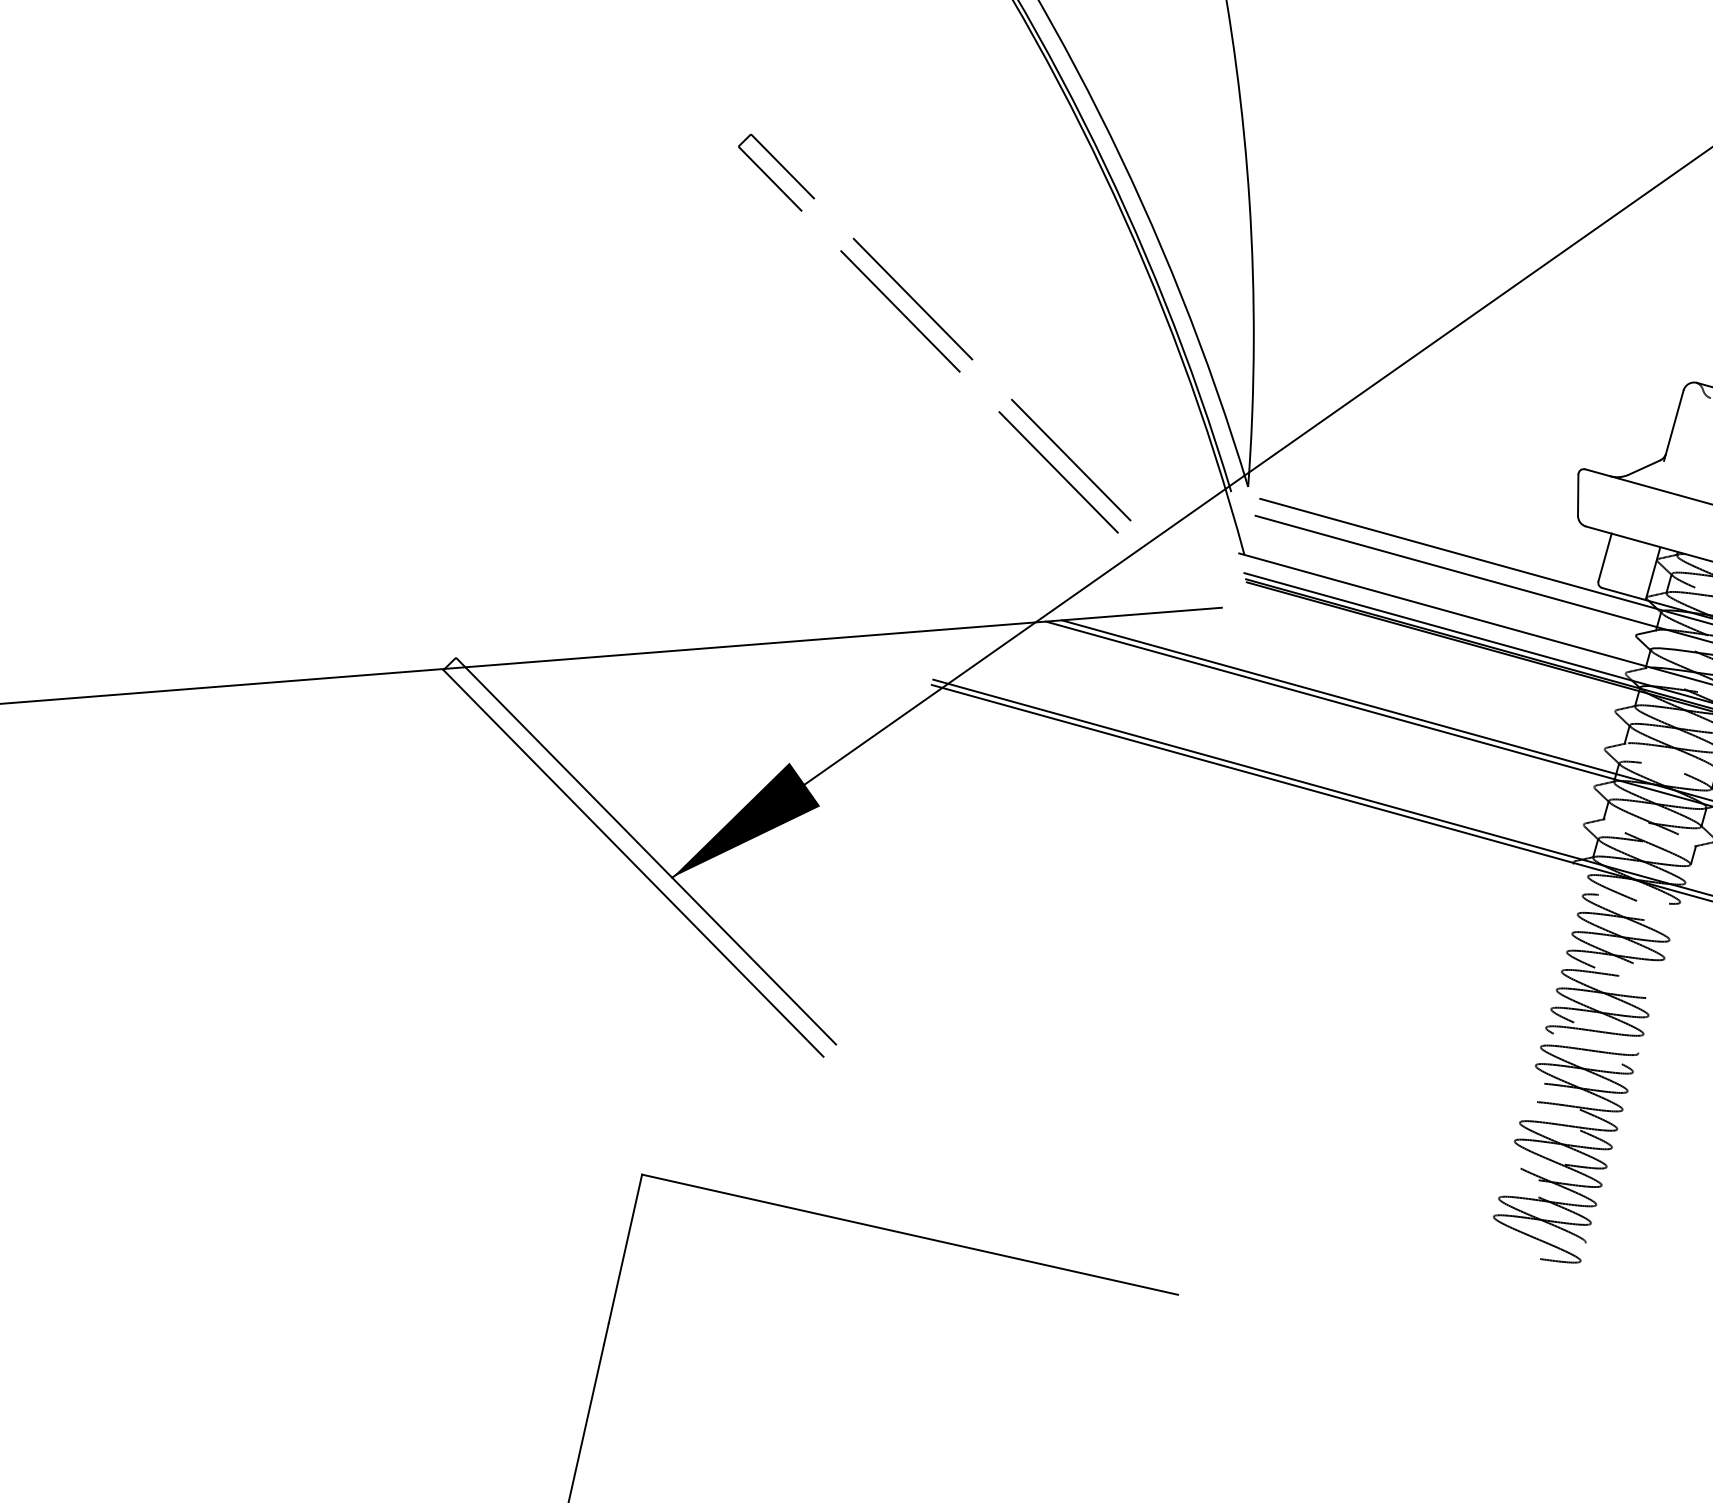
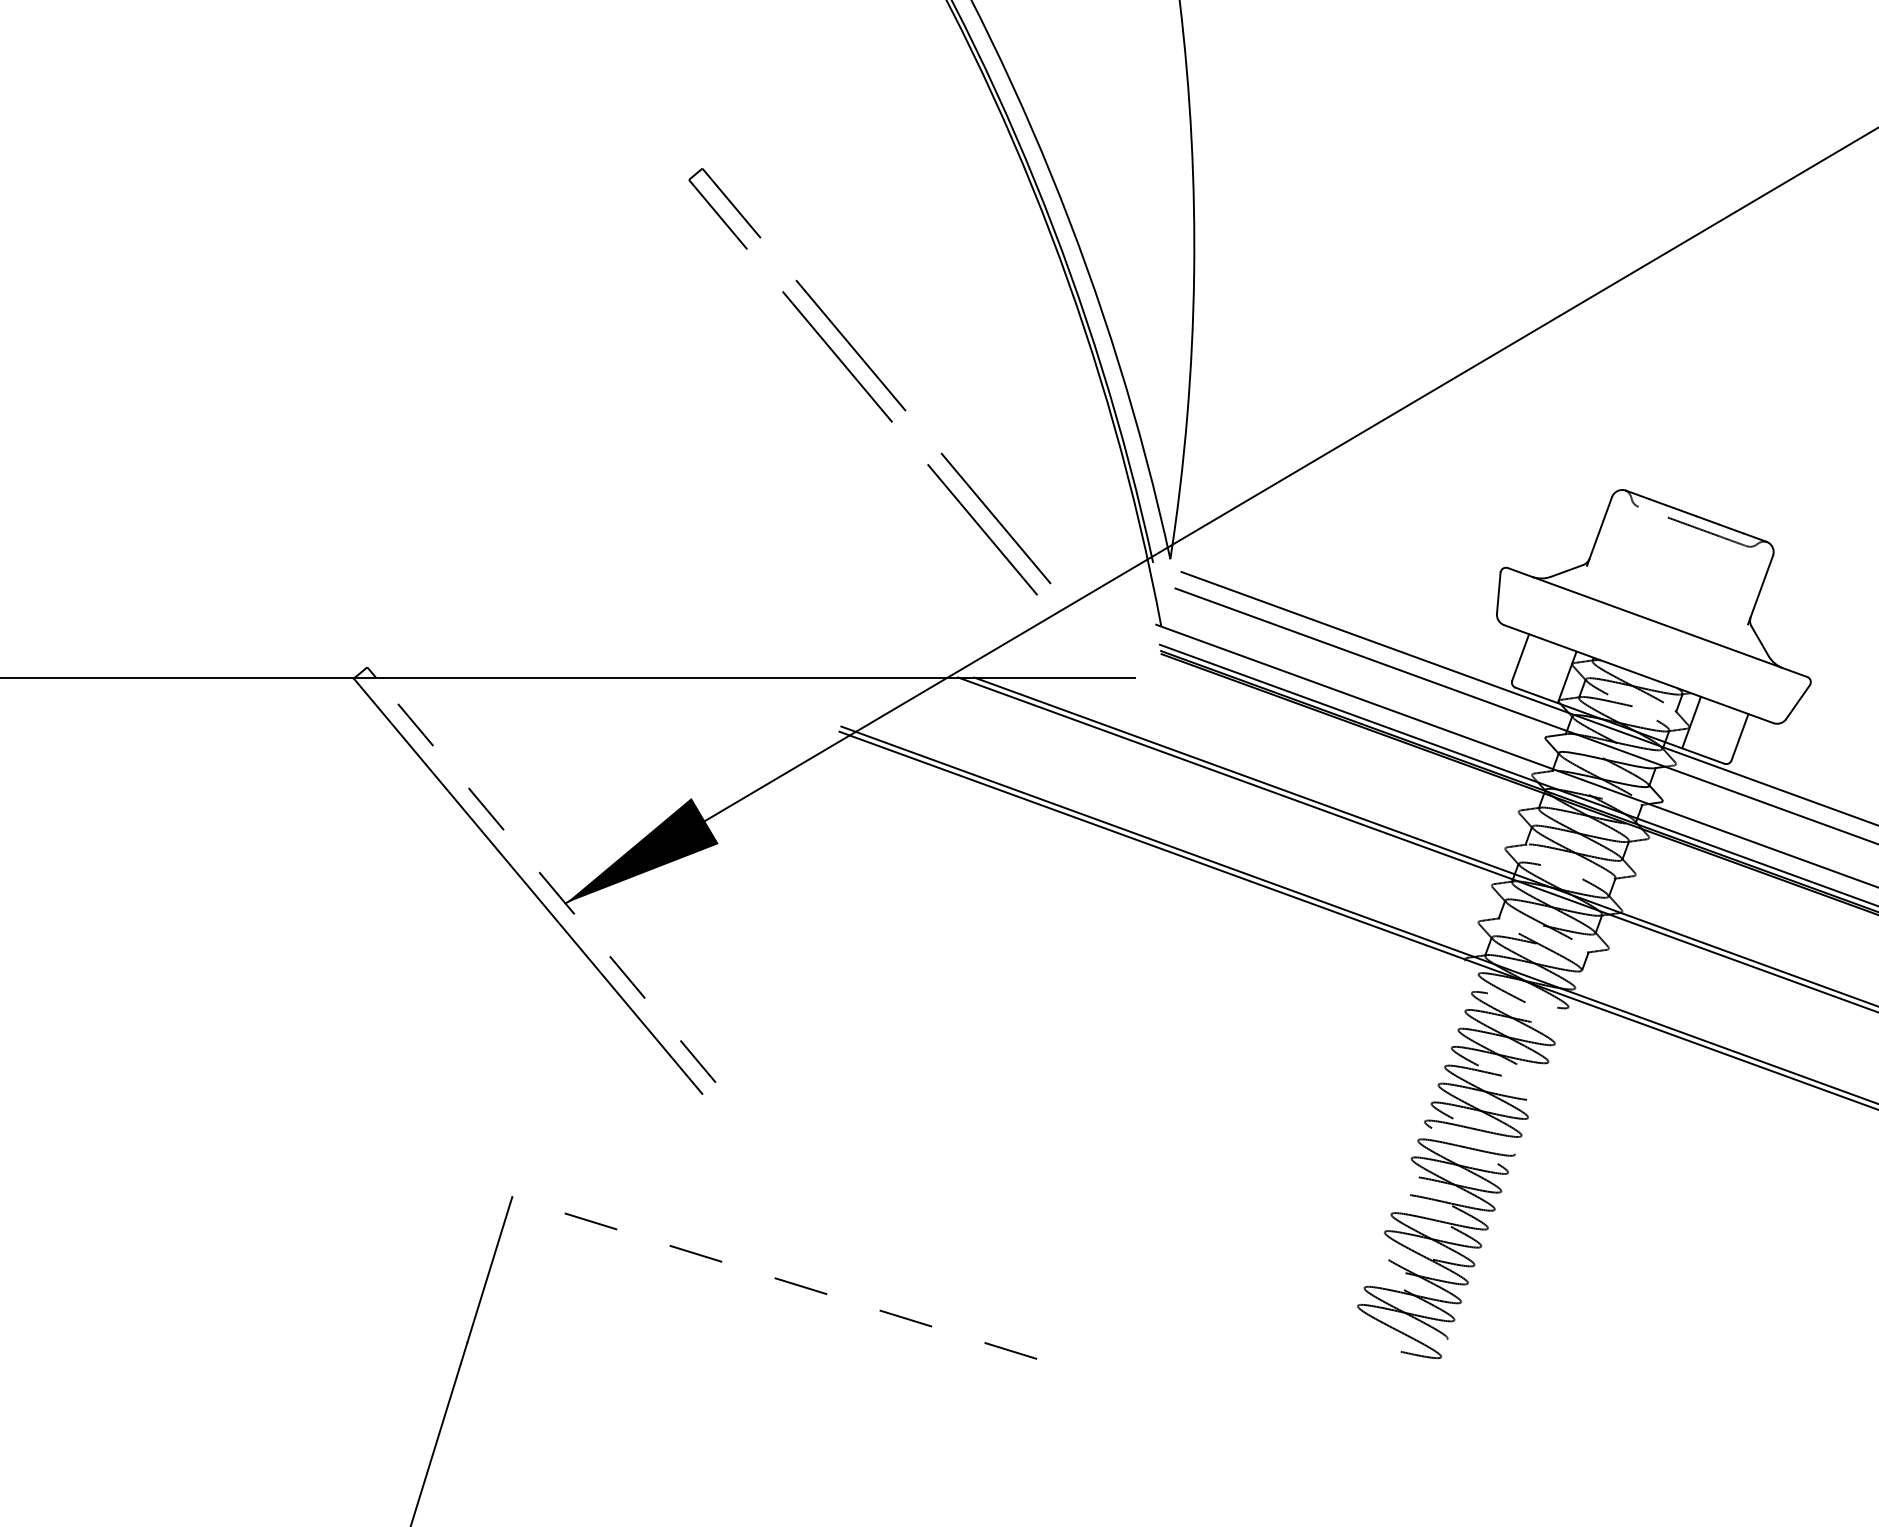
line: (650, 855) -> (545, 879), solid -> dashed
line: (909, 1235) -> (774, 1278), solid -> dashed

